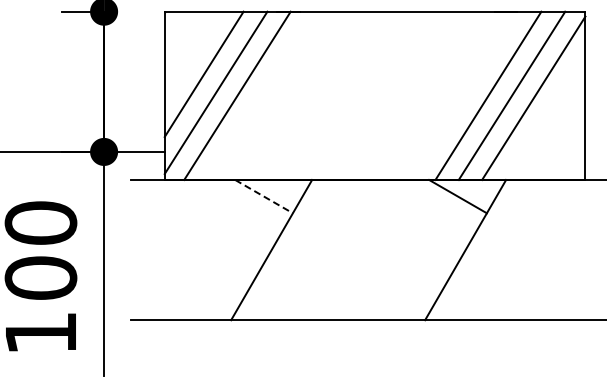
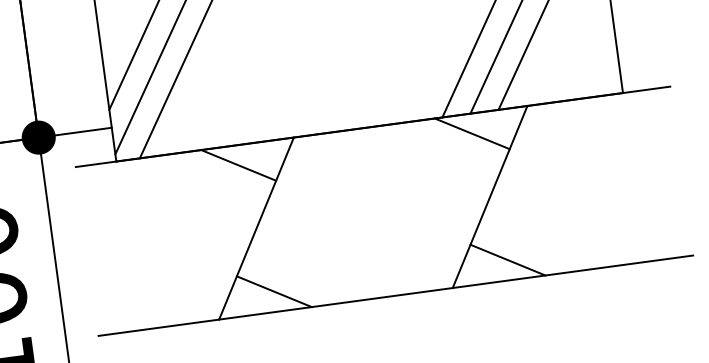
line: (264, 196) -> (239, 165), dashed -> solid
line: (279, 303) -> (274, 291), added
line: (473, 303) -> (508, 260), added

